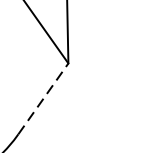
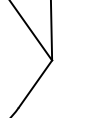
line: (43, 99) -> (35, 84), dashed -> solid

